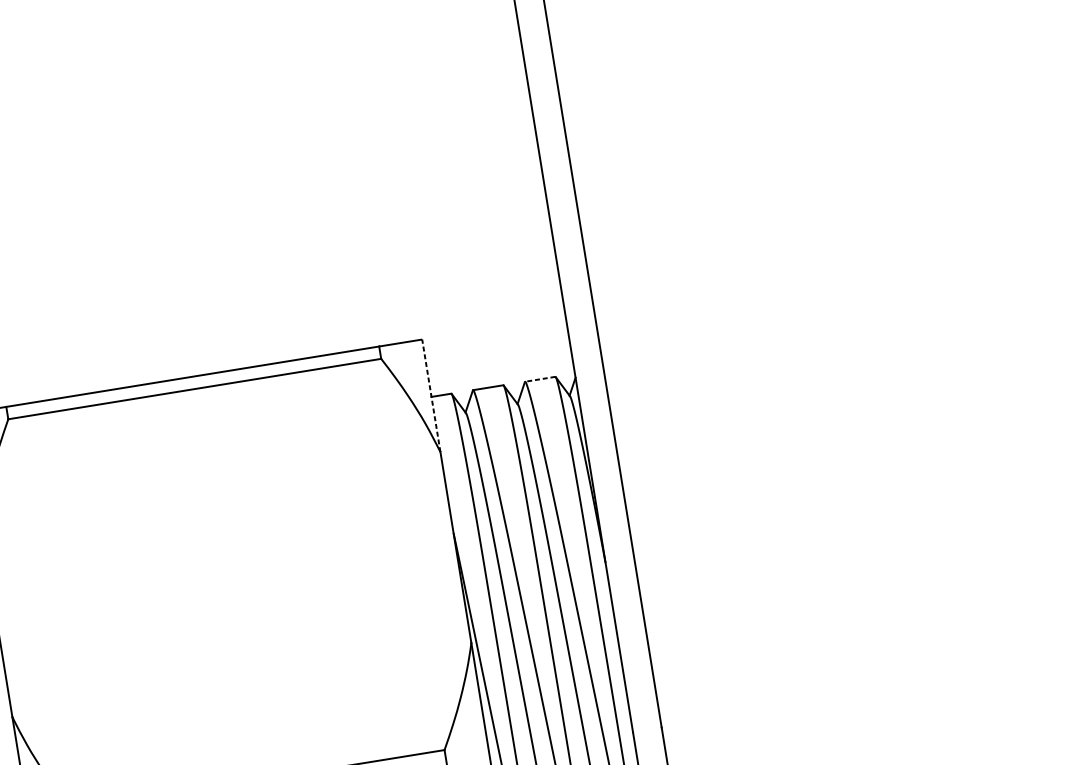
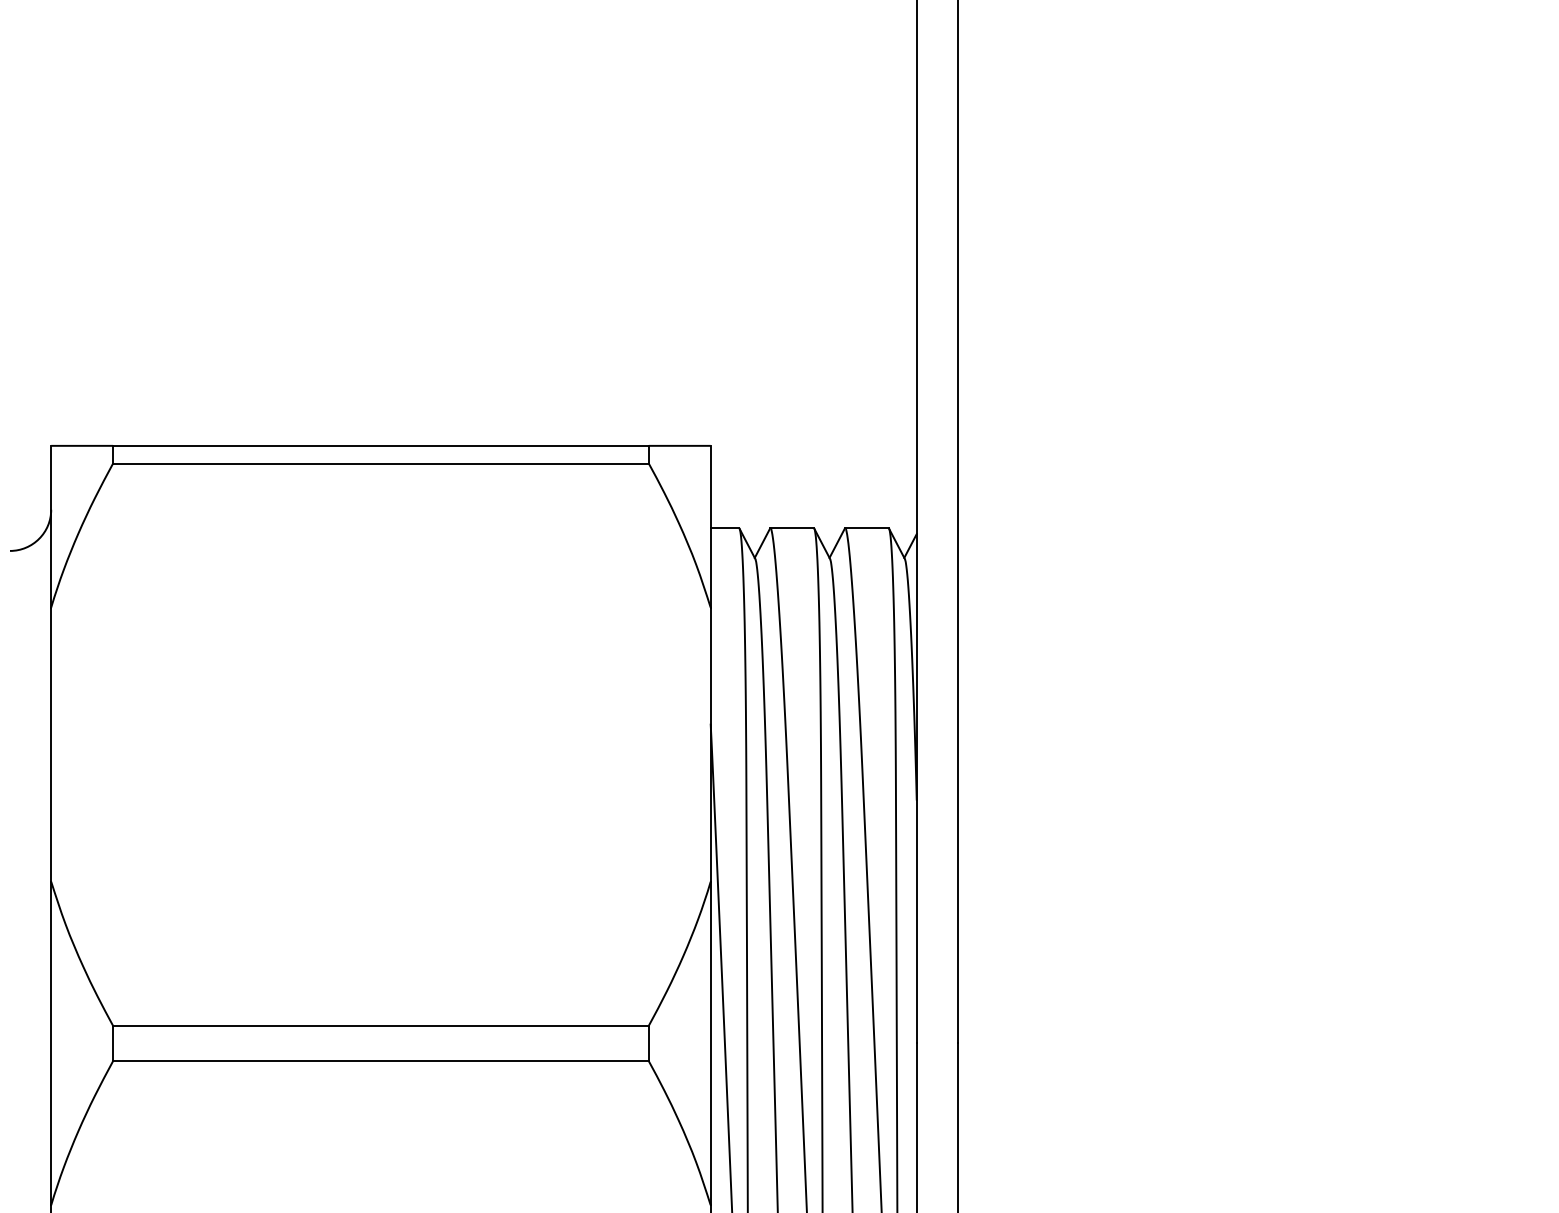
line: (539, 379) -> (866, 528), dashed -> solid
line: (431, 395) -> (710, 526), dashed -> solid

